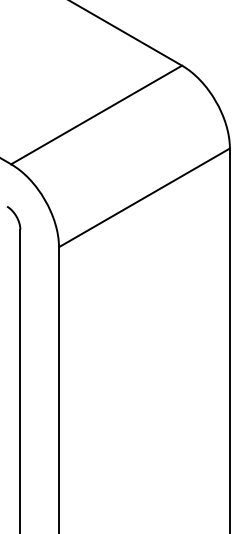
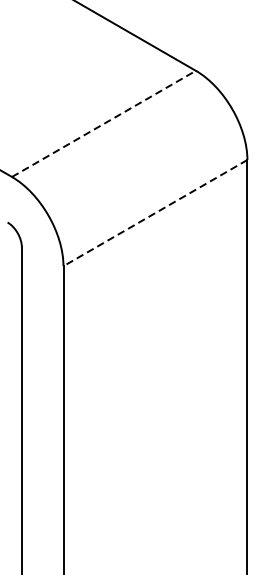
line: (96, 115) -> (103, 124), solid -> dashed
line: (144, 197) -> (155, 212), solid -> dashed

